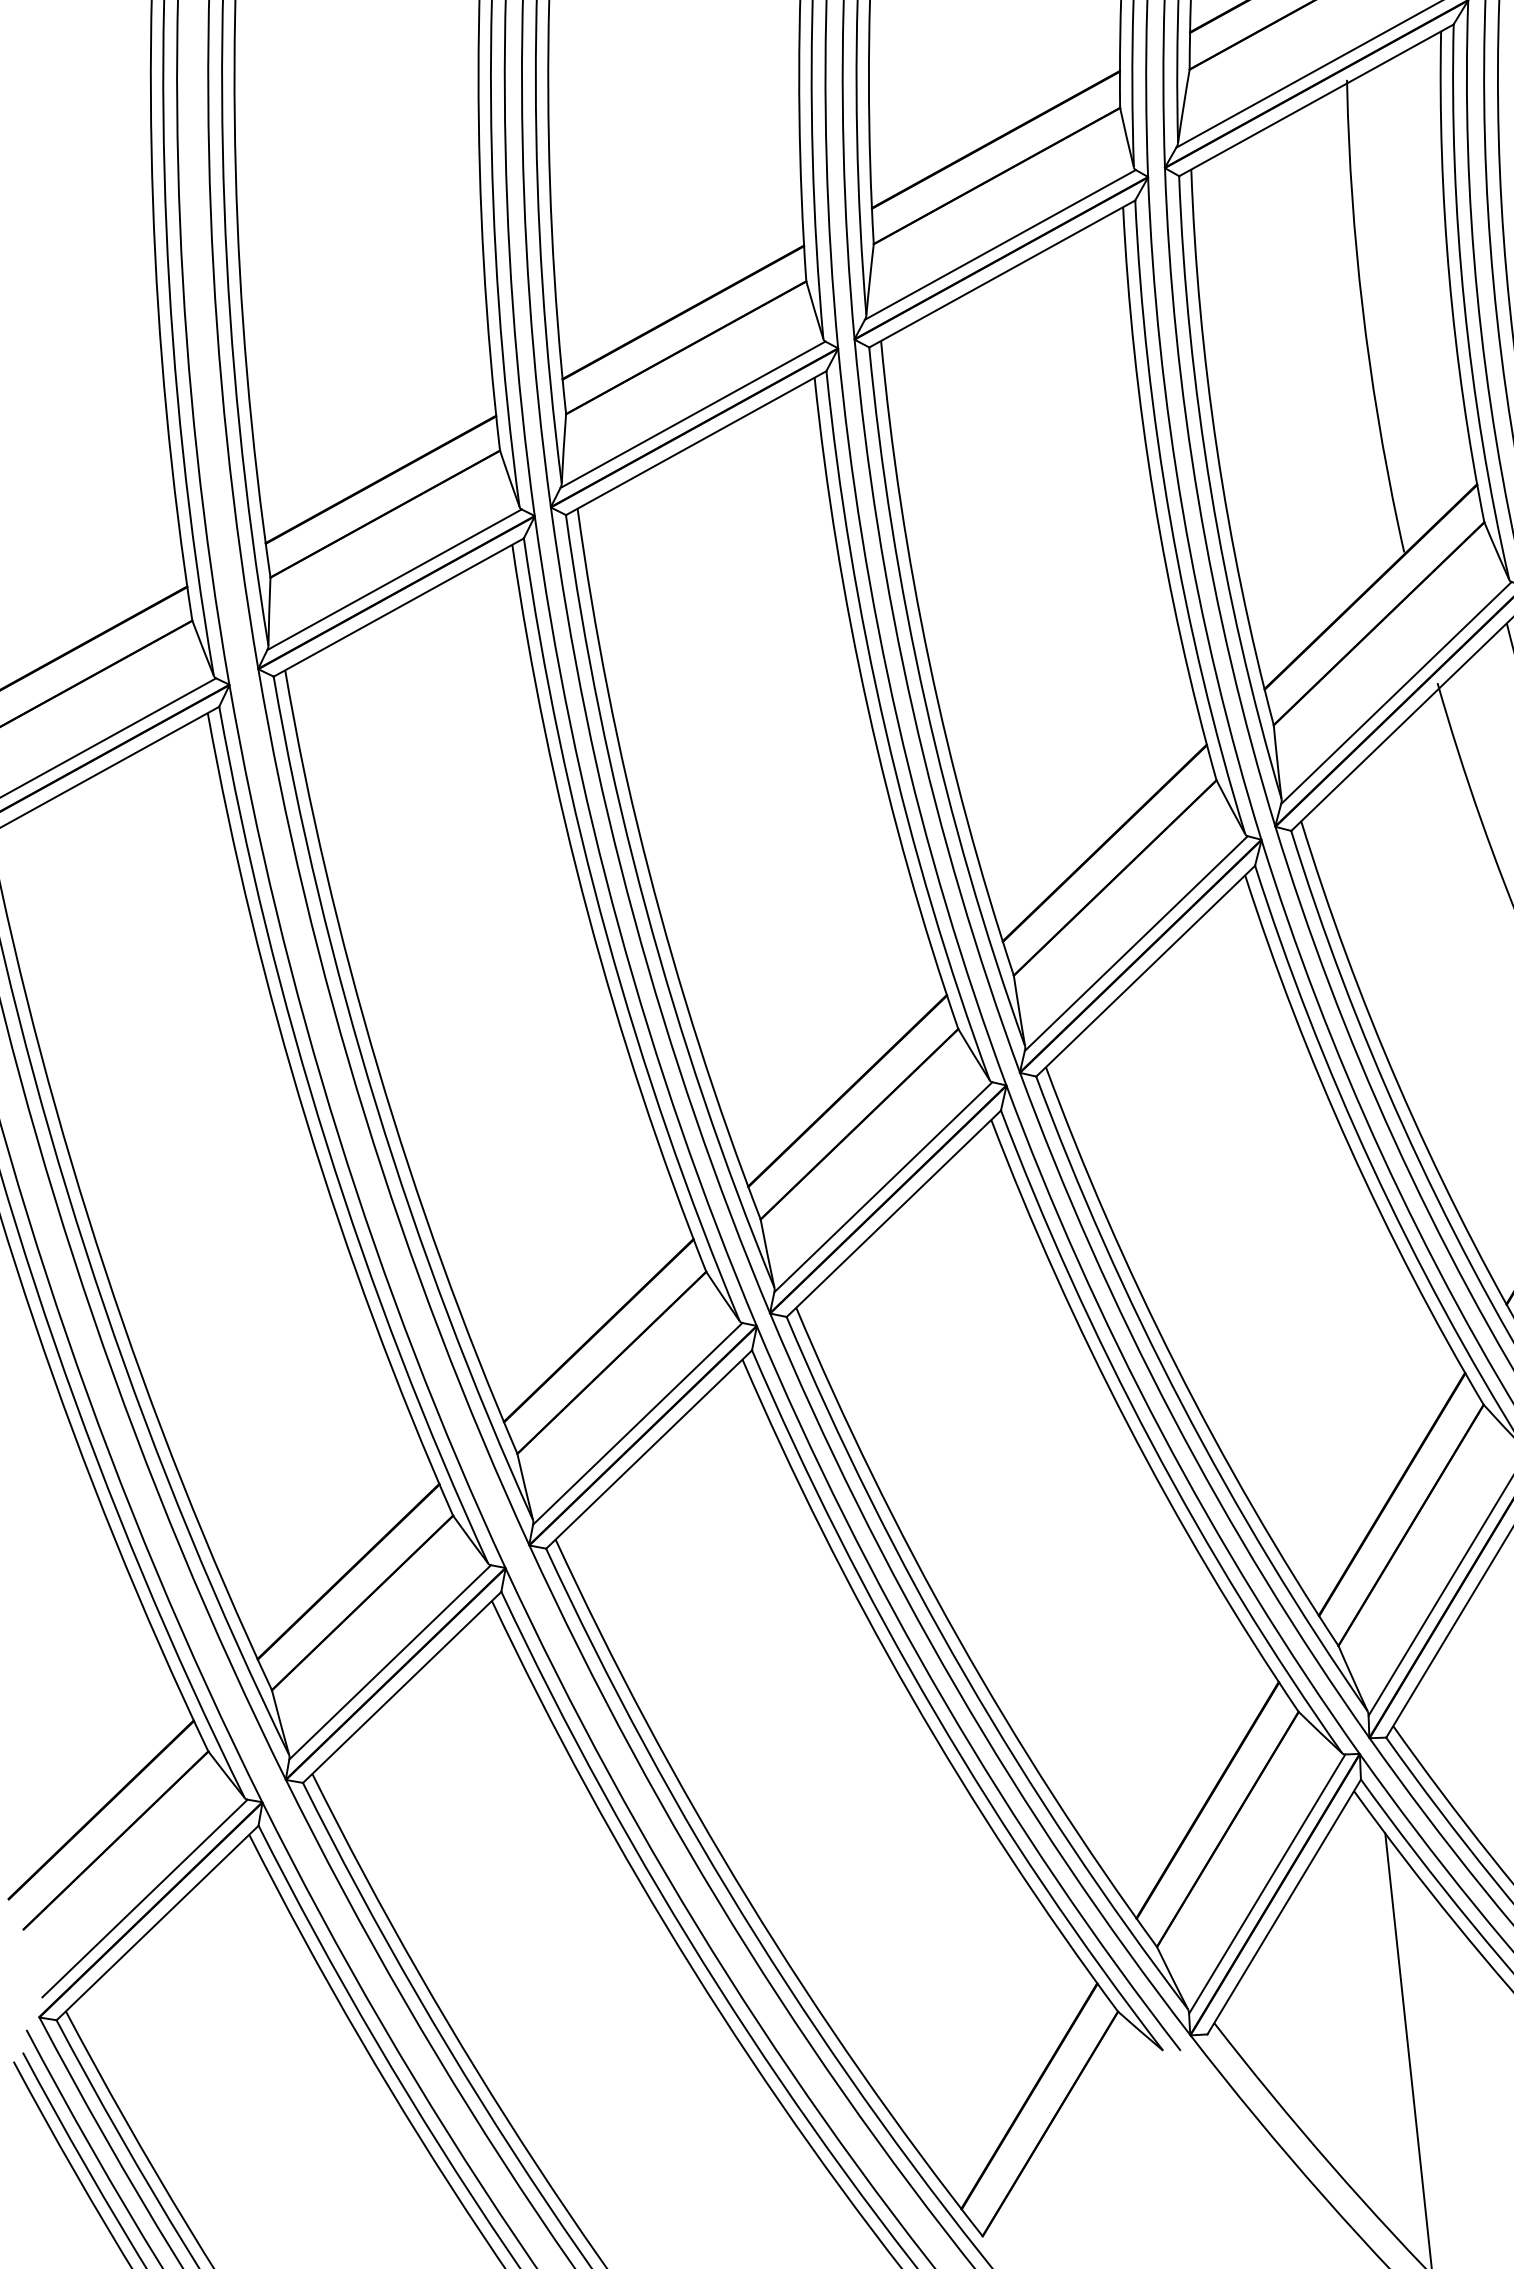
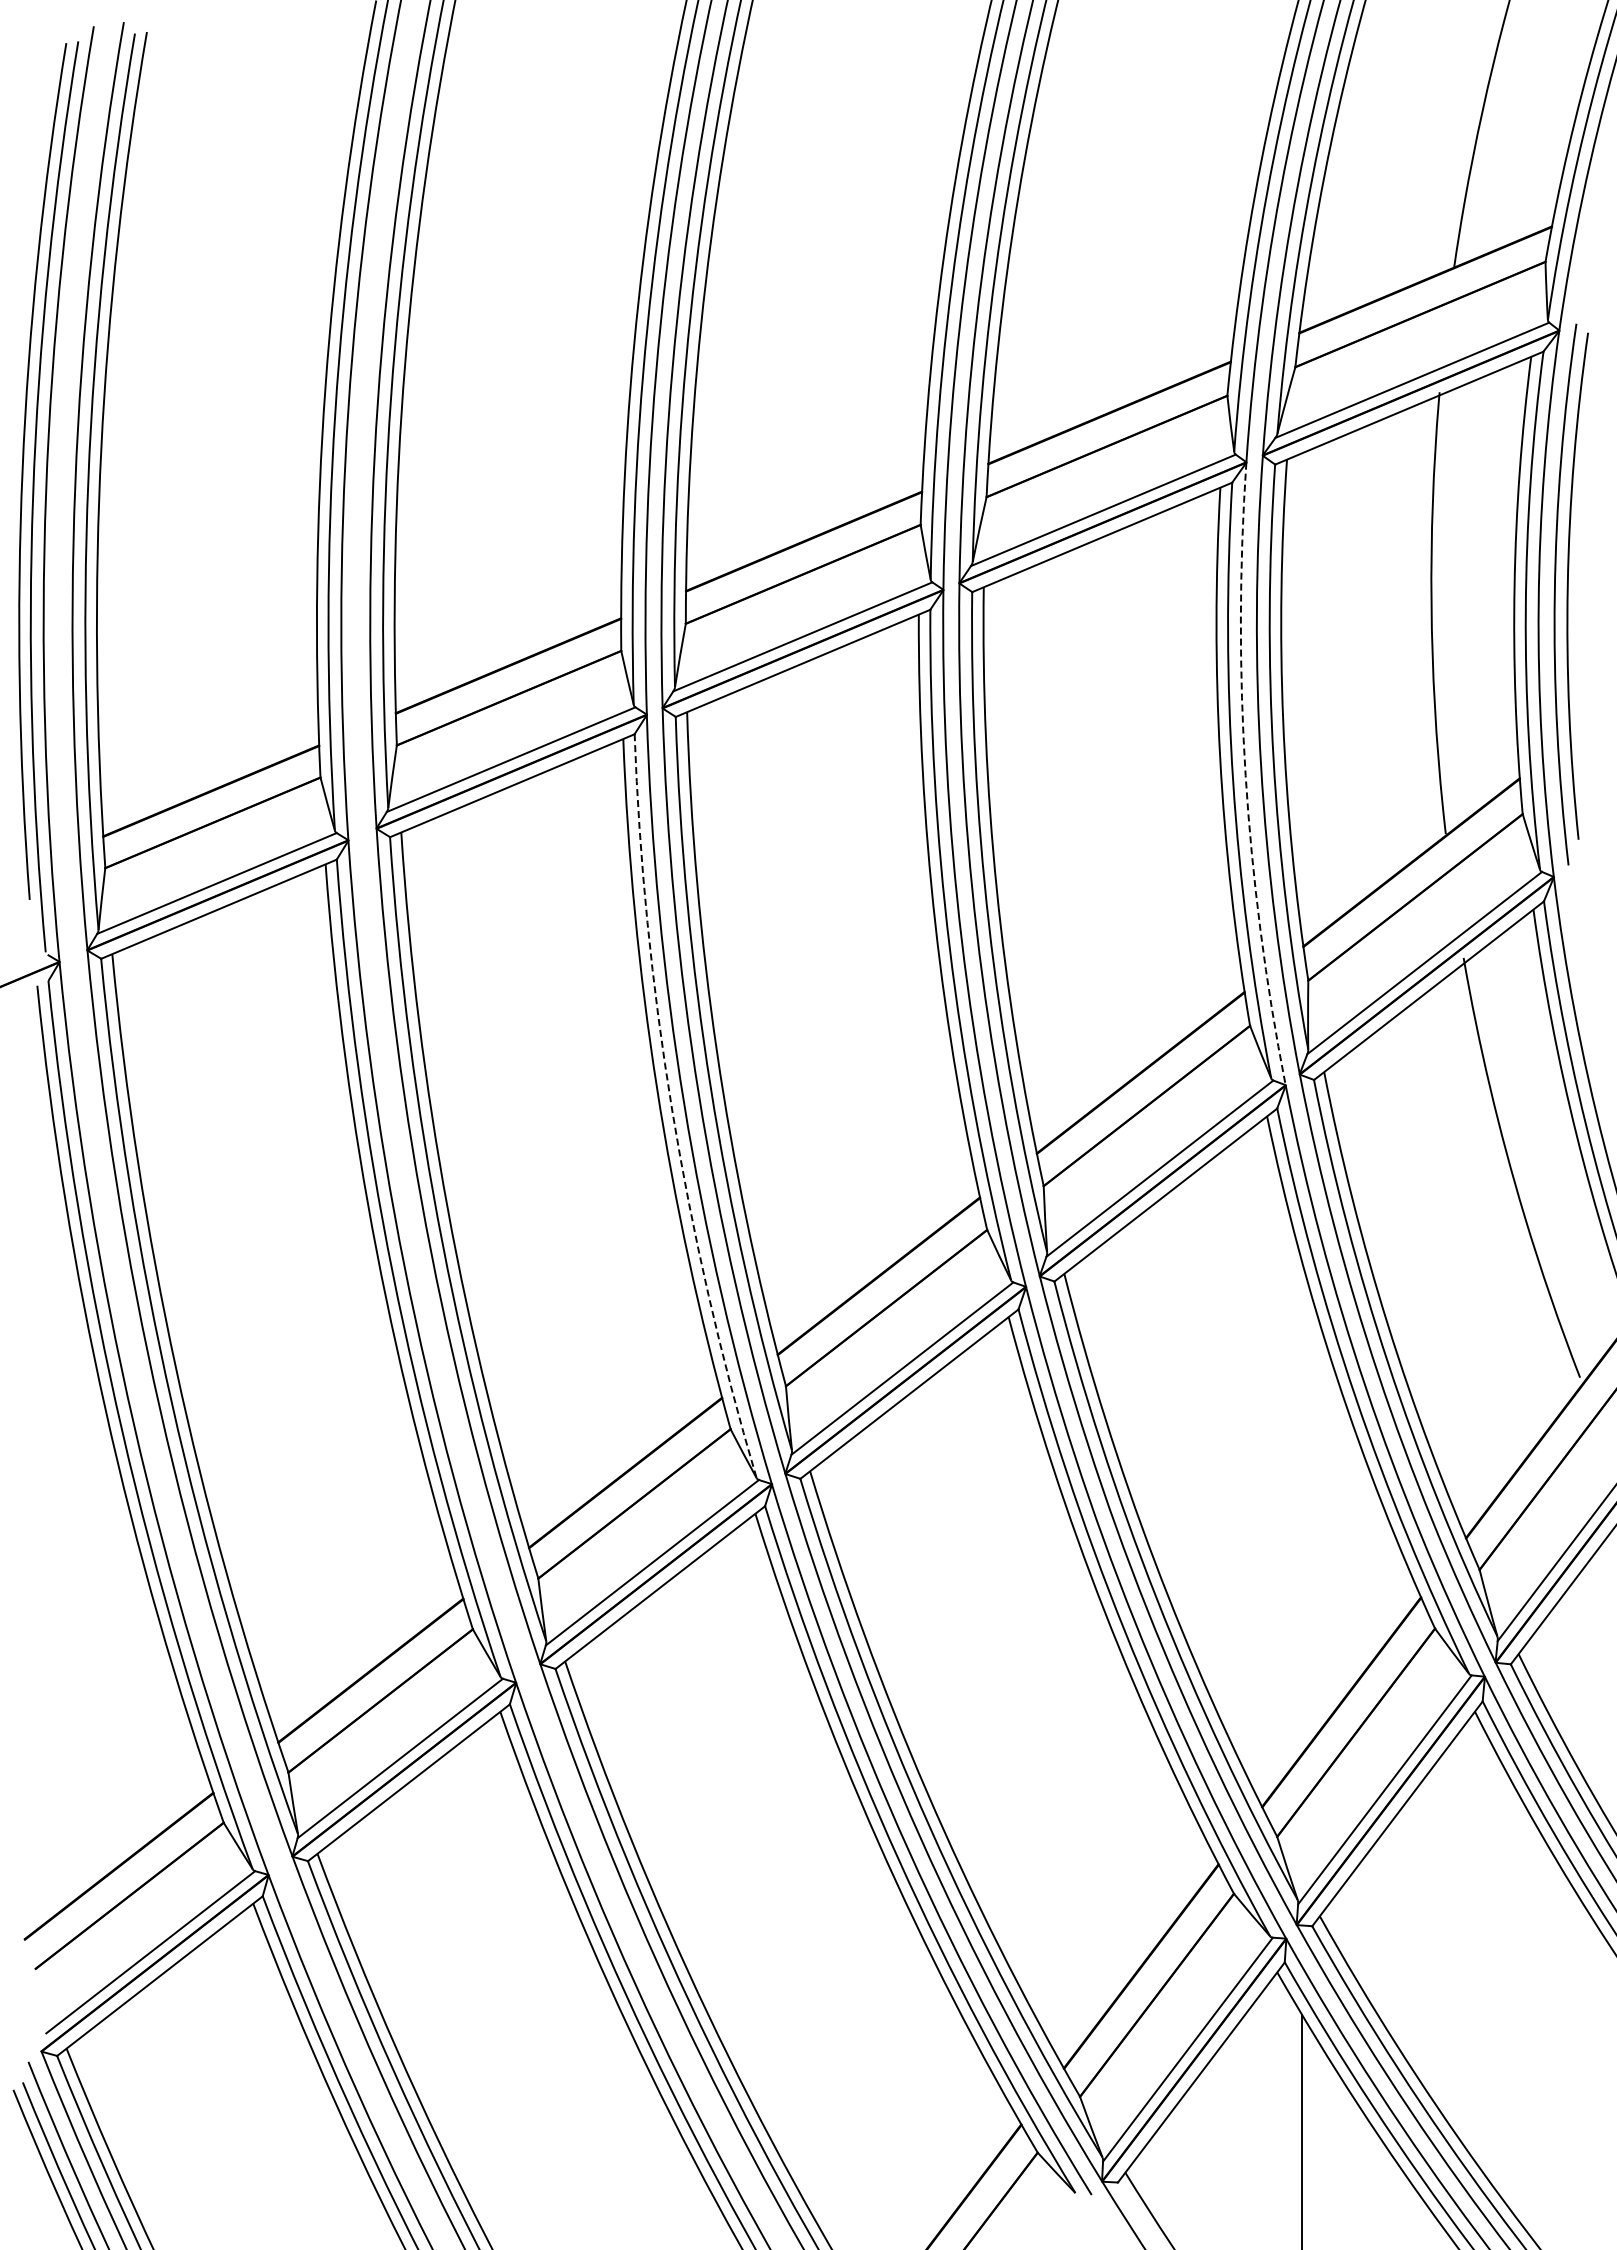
arc: (1182, 512) -> (1245, 775), solid -> dashed
arc: (607, 936) -> (672, 1109), solid -> dashed

